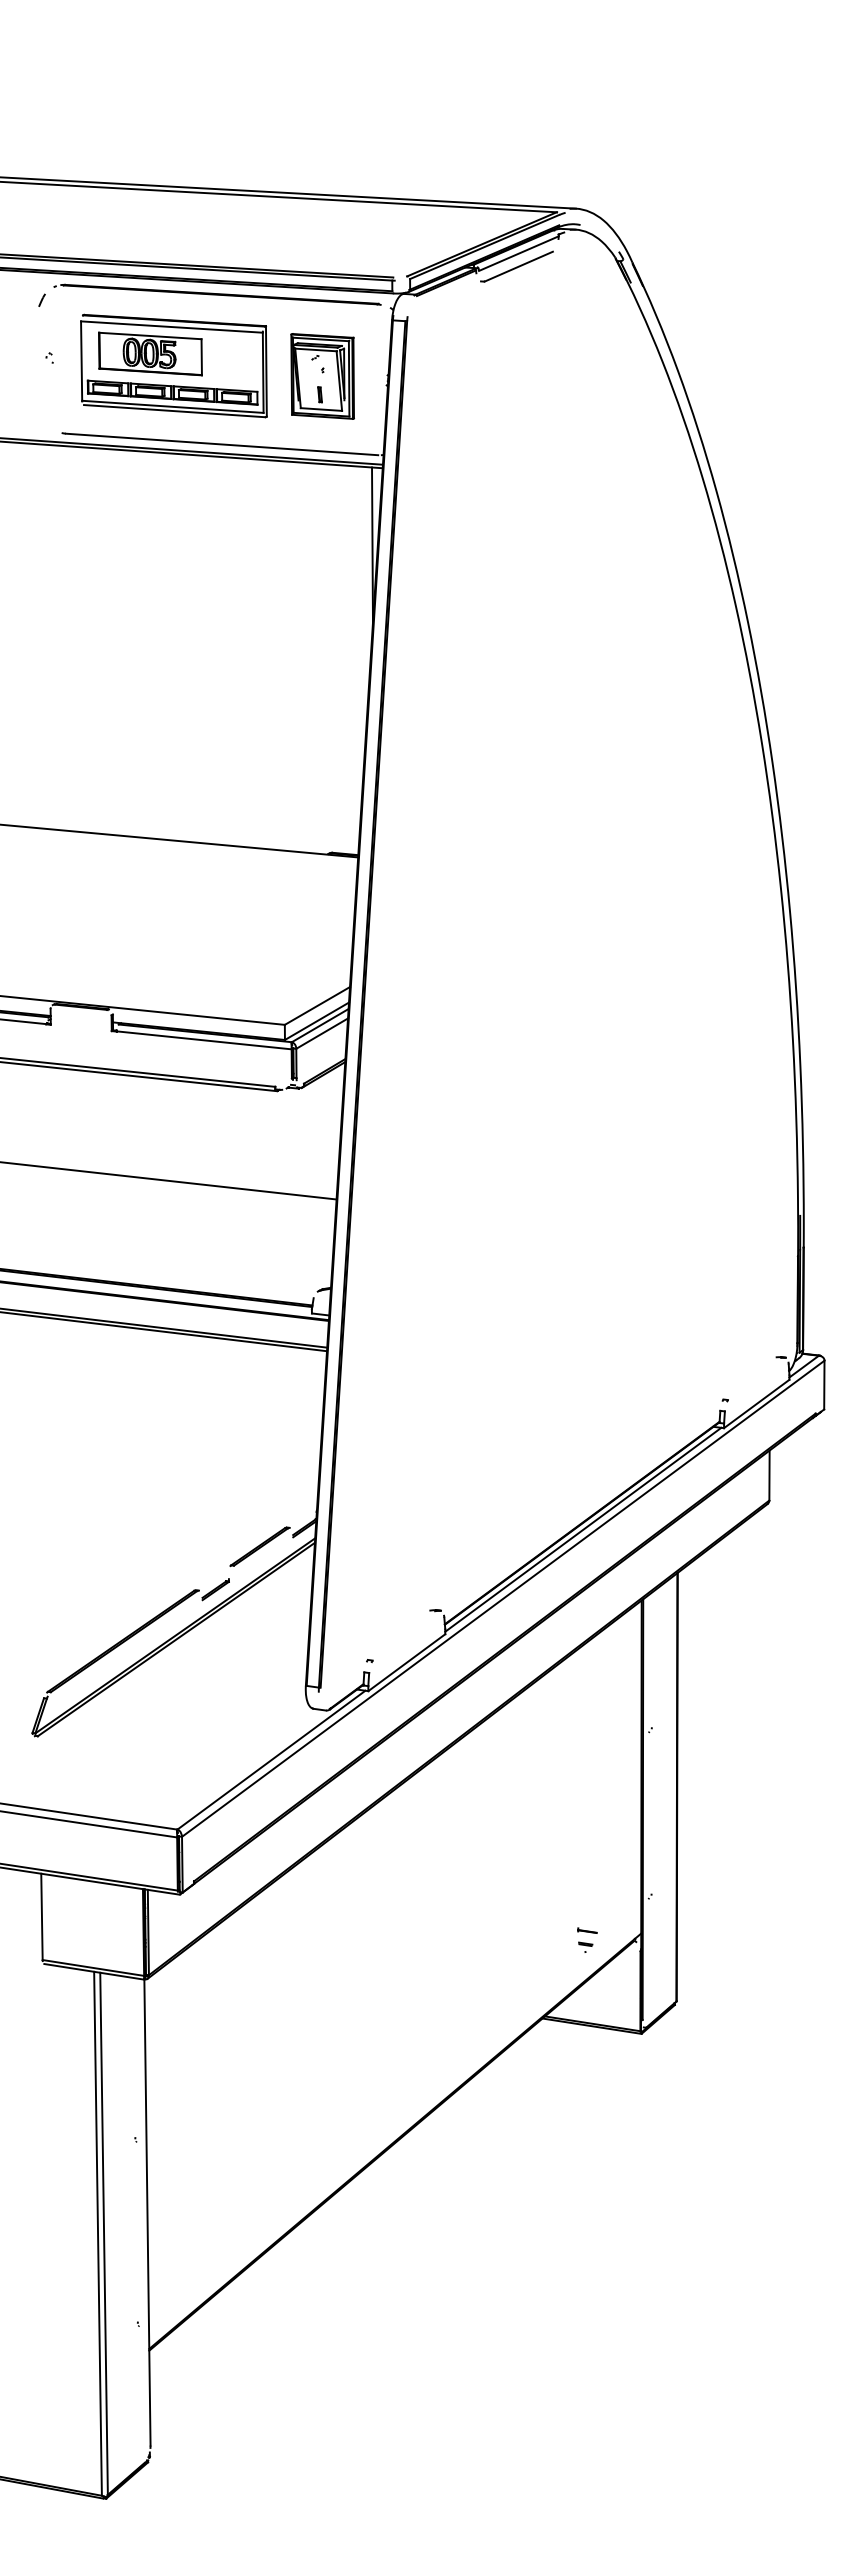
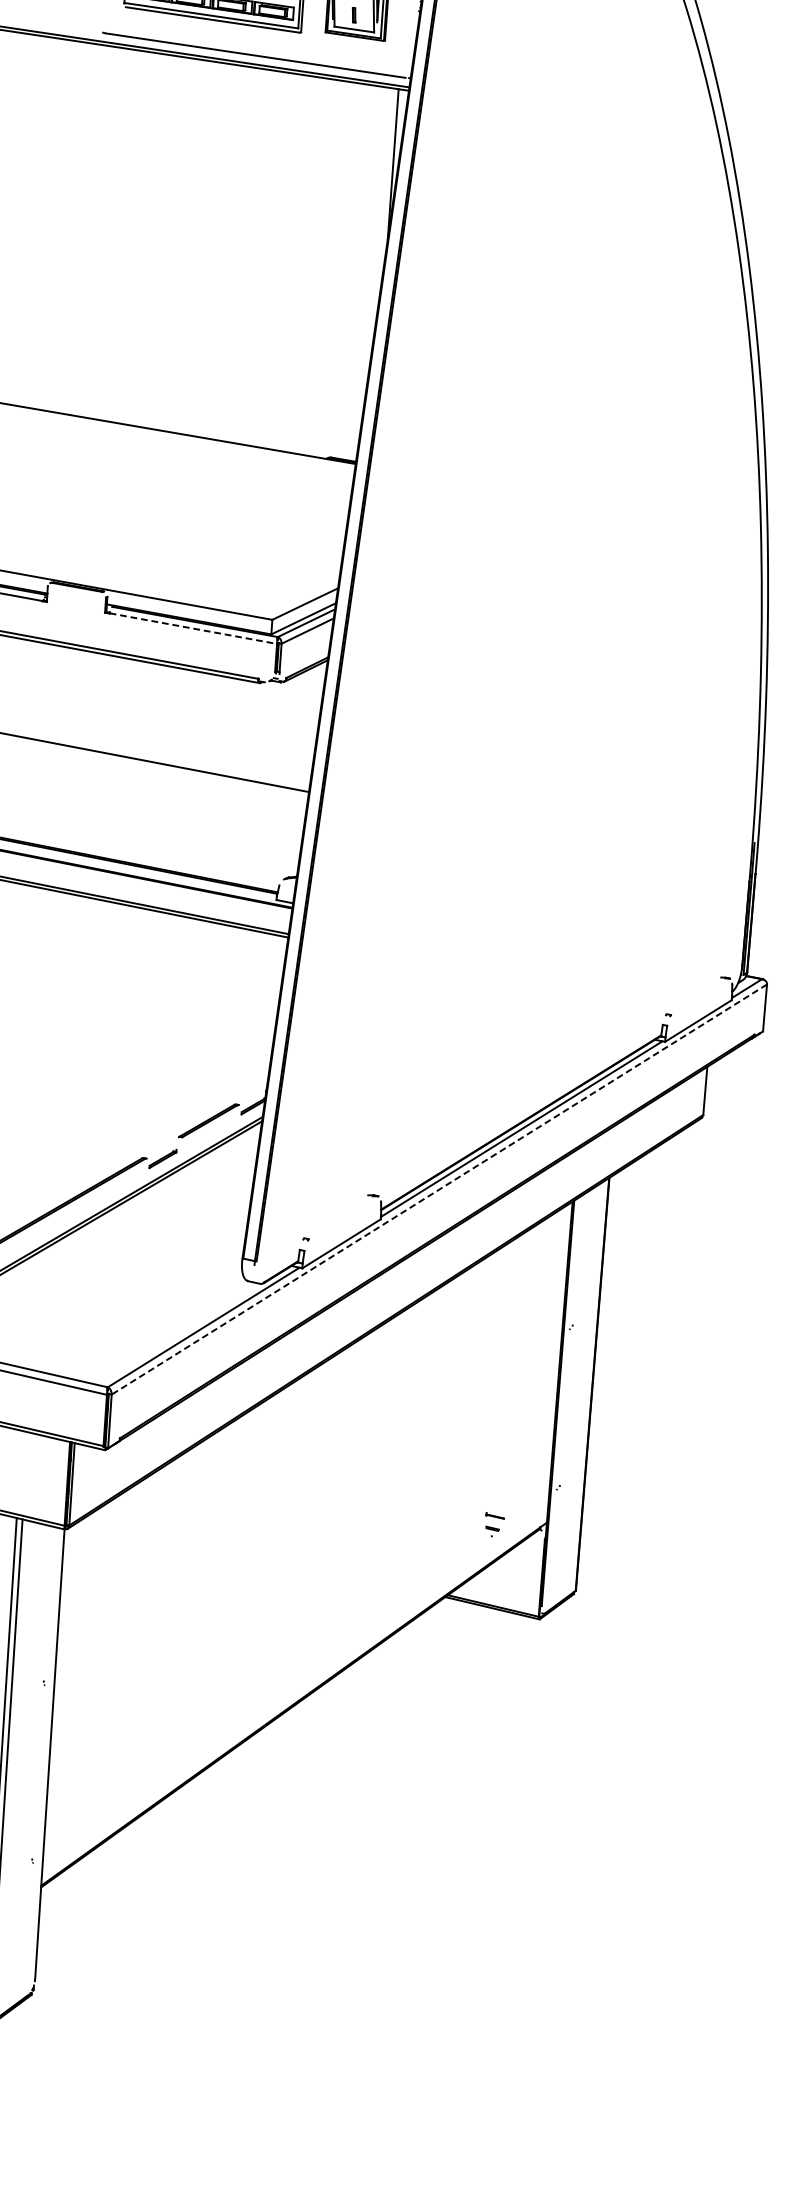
line: (204, 1040) -> (193, 628), solid -> dashed
line: (503, 1598) -> (439, 1189), solid -> dashed

